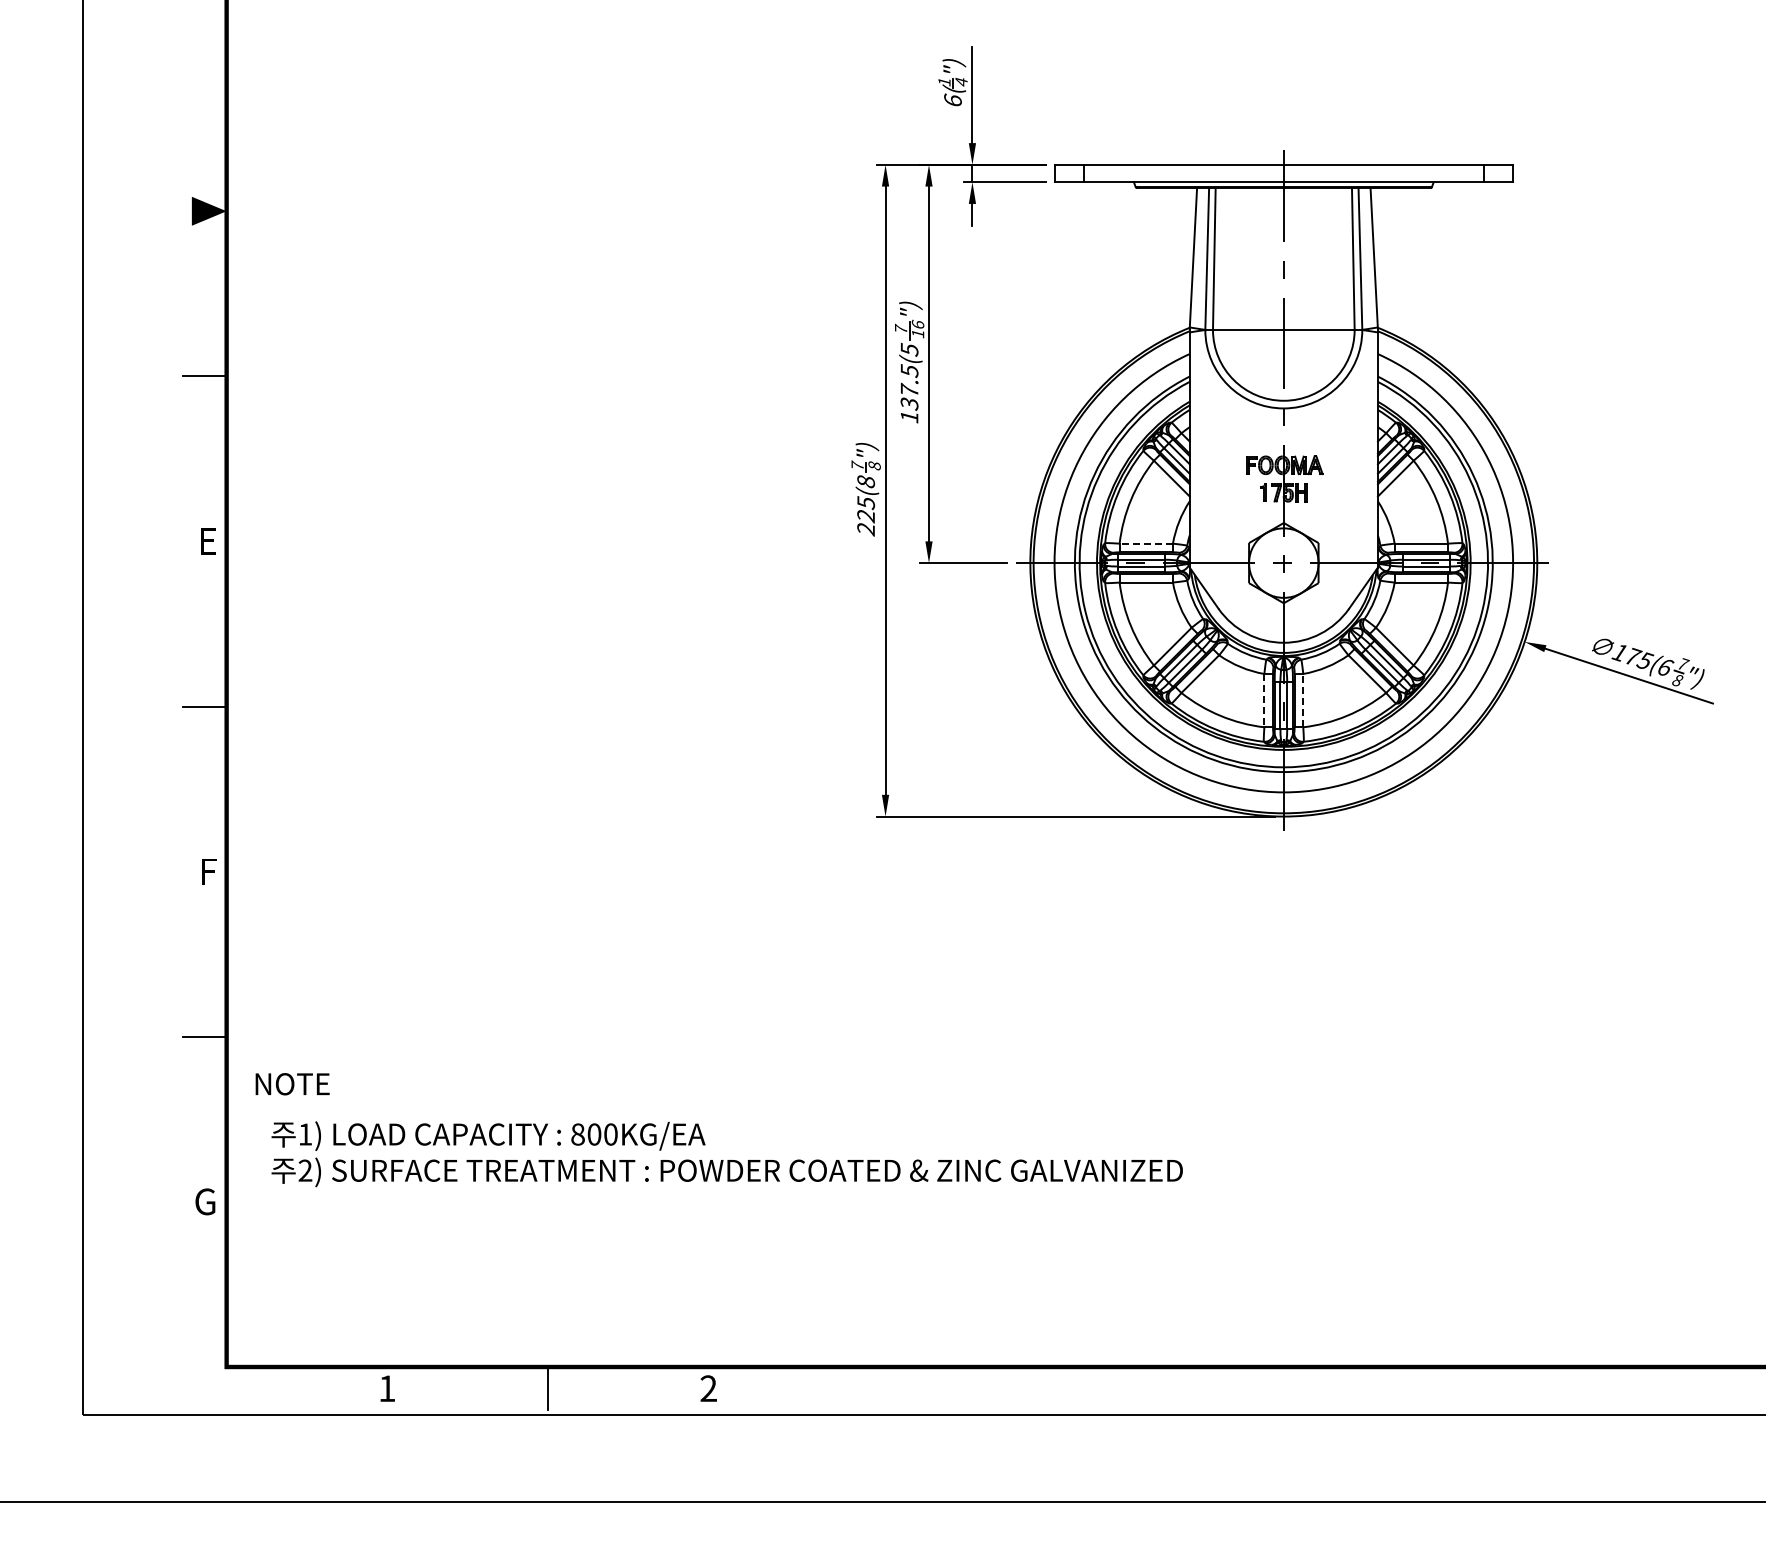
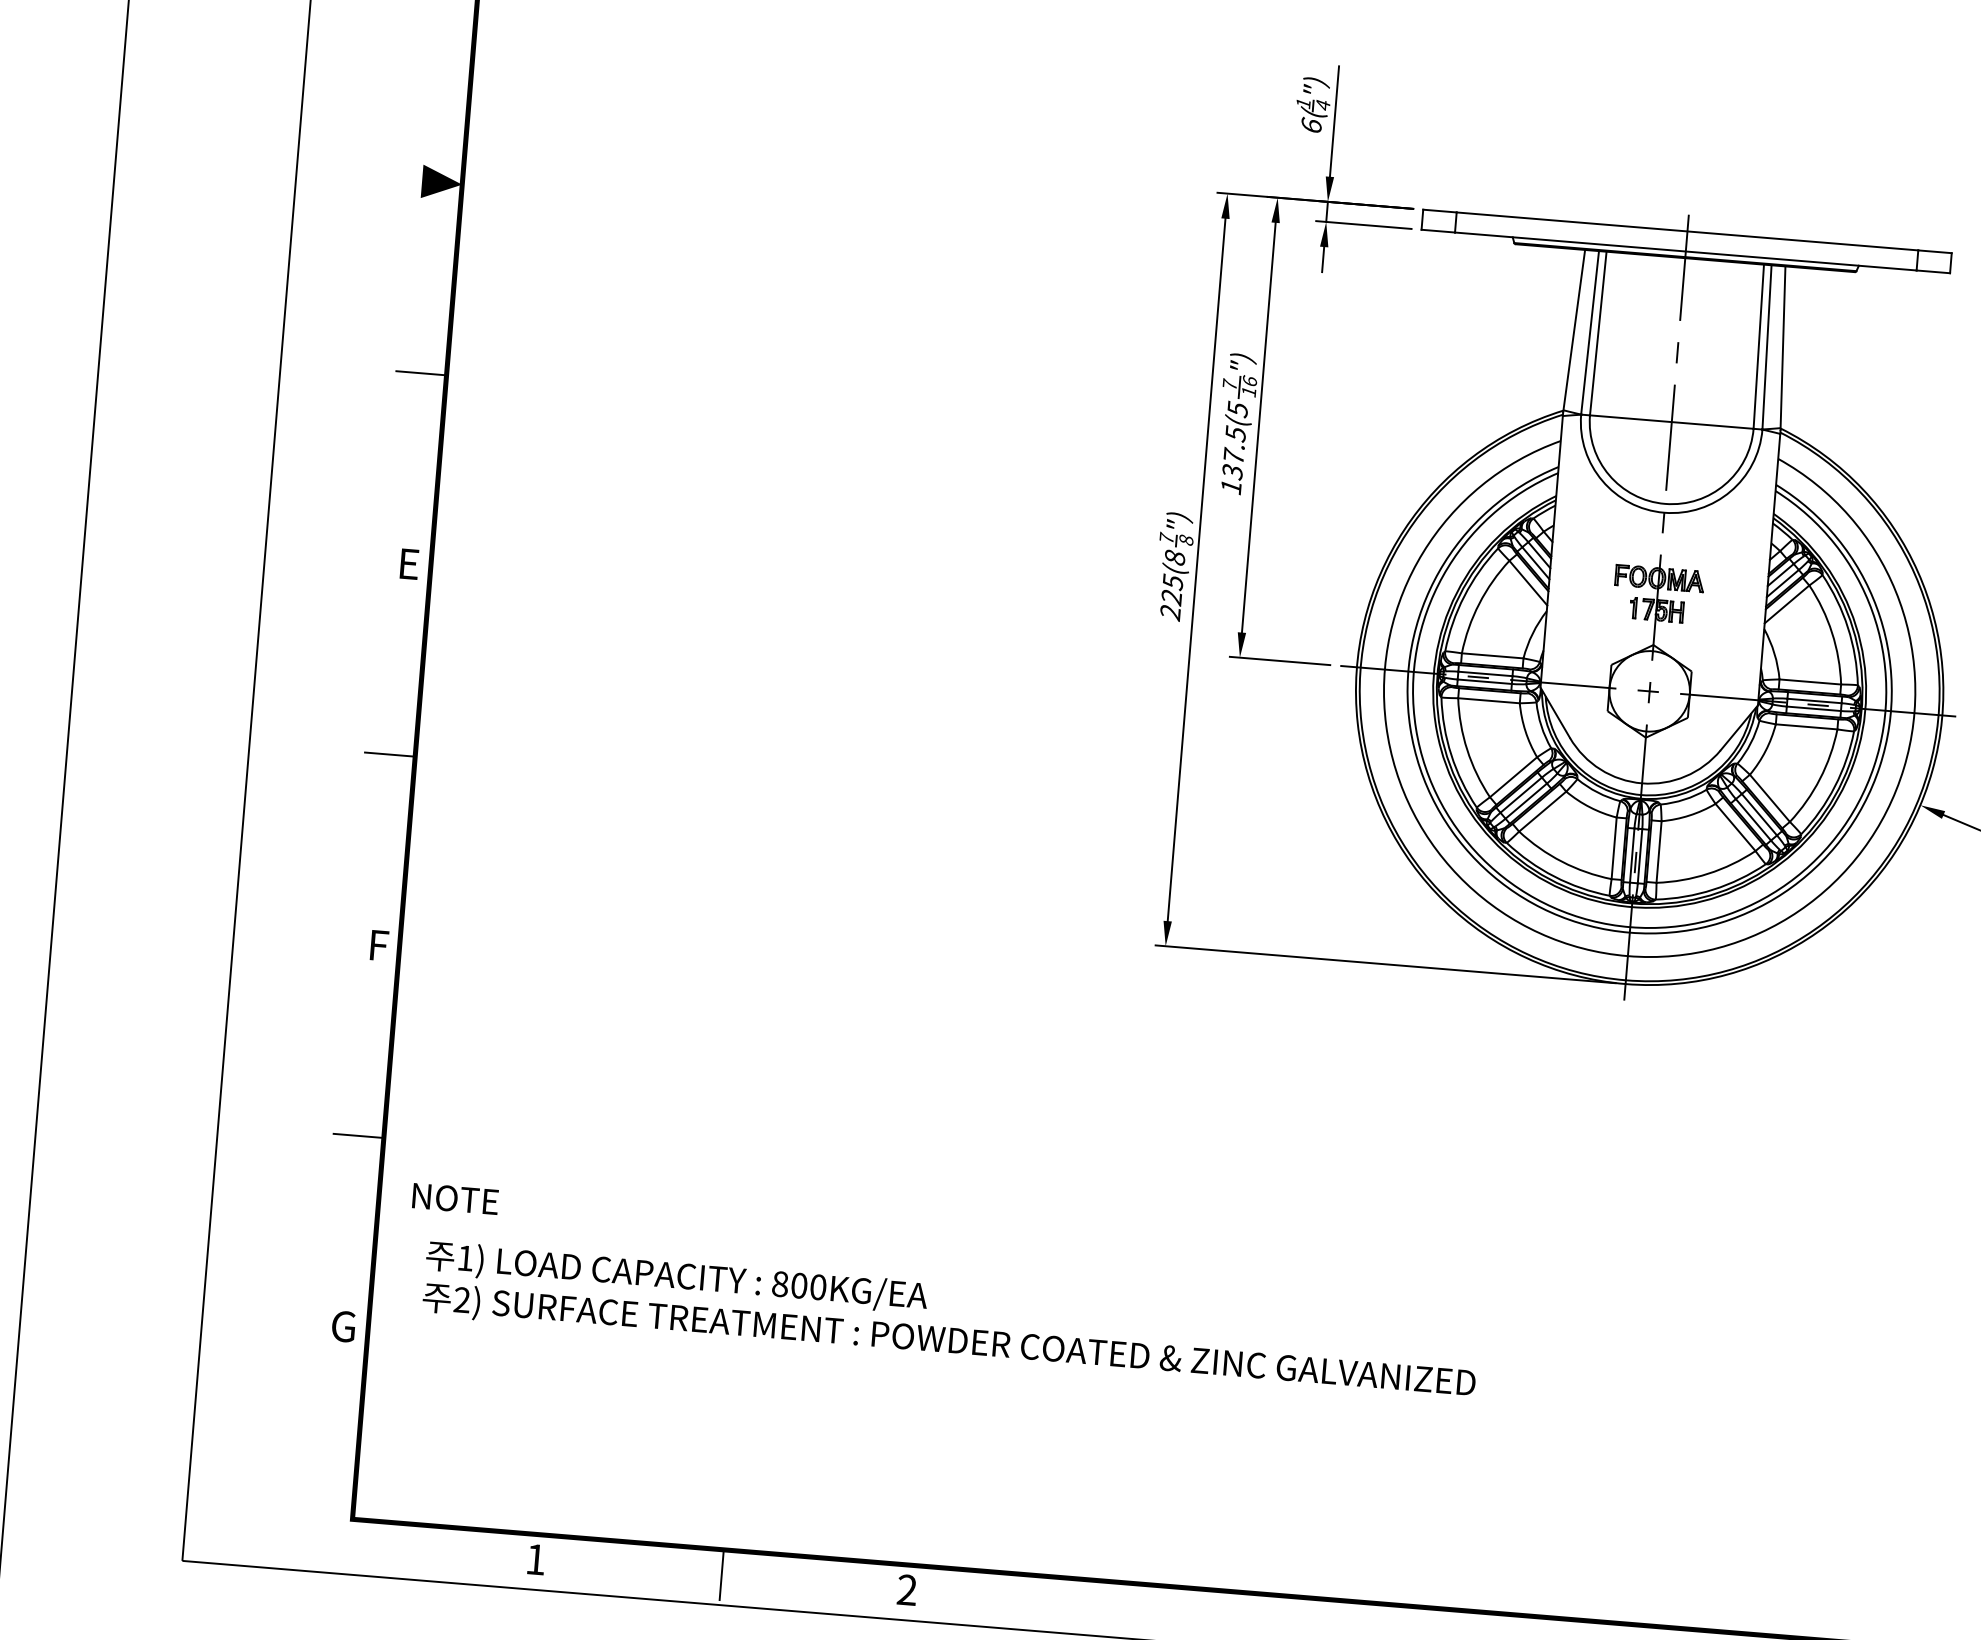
line: (1146, 543) -> (1492, 655), dashed -> solid
line: (1264, 700) -> (1614, 848), dashed -> solid
line: (1303, 700) -> (1659, 851), dashed -> solid

